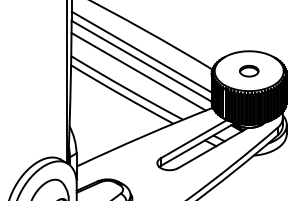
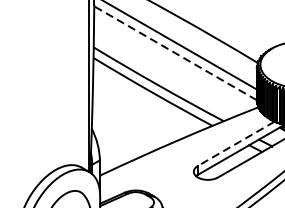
line: (141, 61) -> (175, 53), solid -> dashed
line: (138, 71) -> (171, 65), removed
line: (193, 139) -> (235, 144), solid -> dashed

